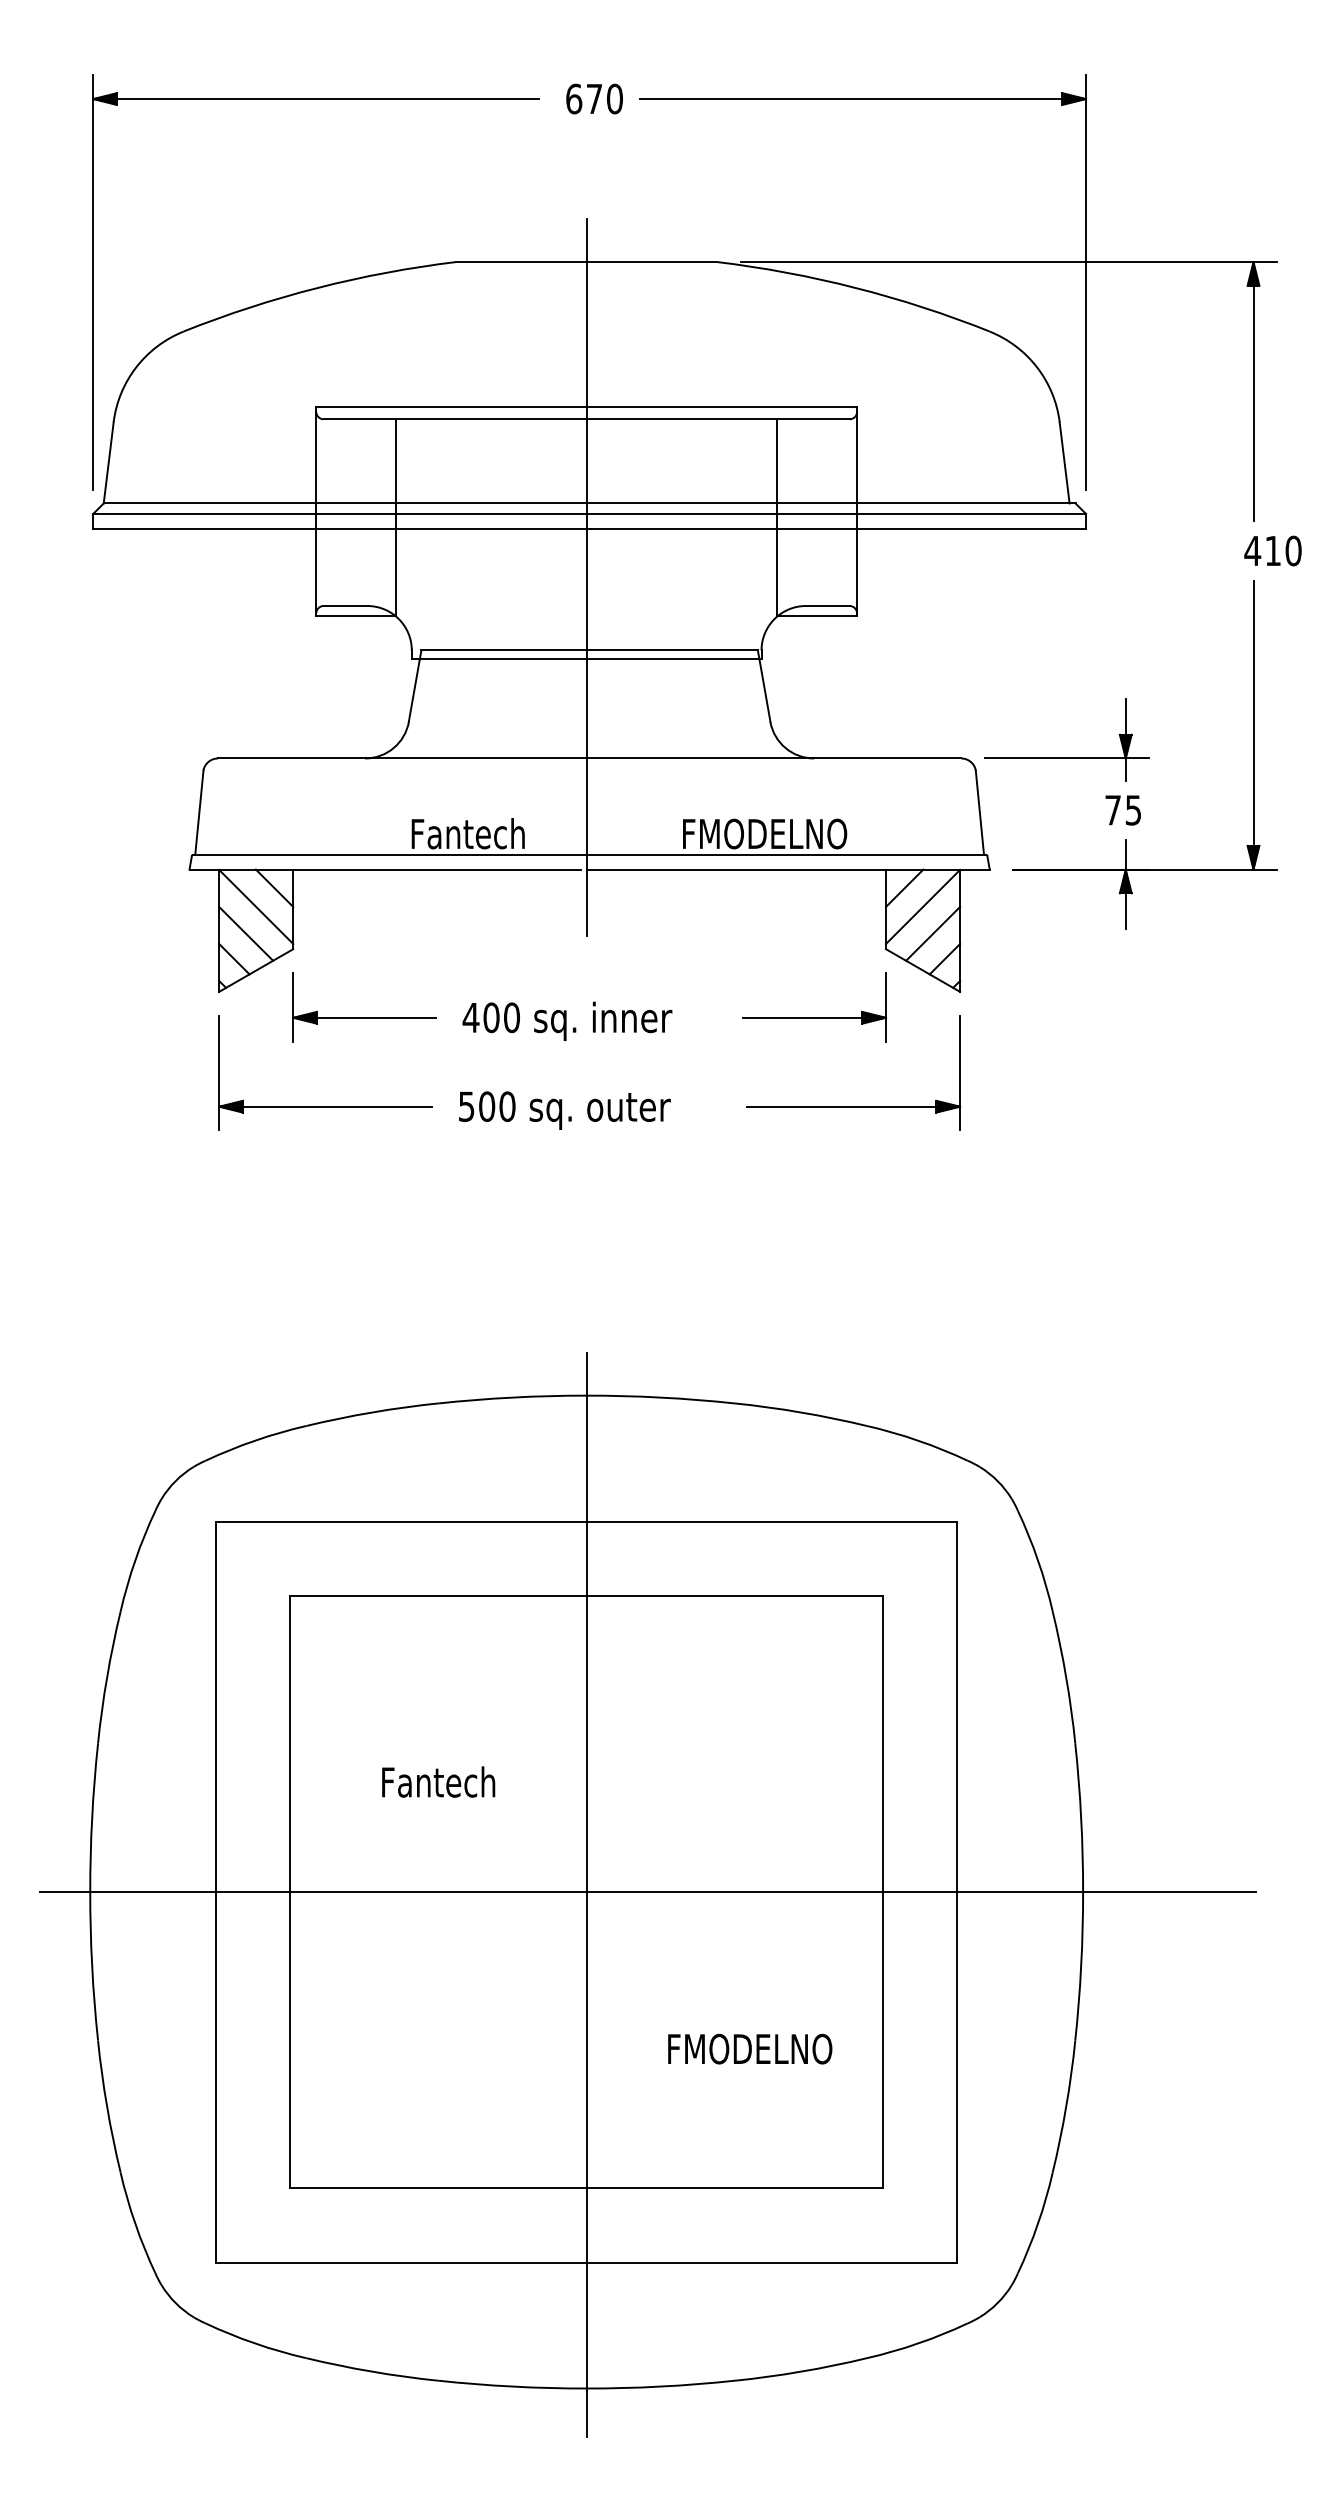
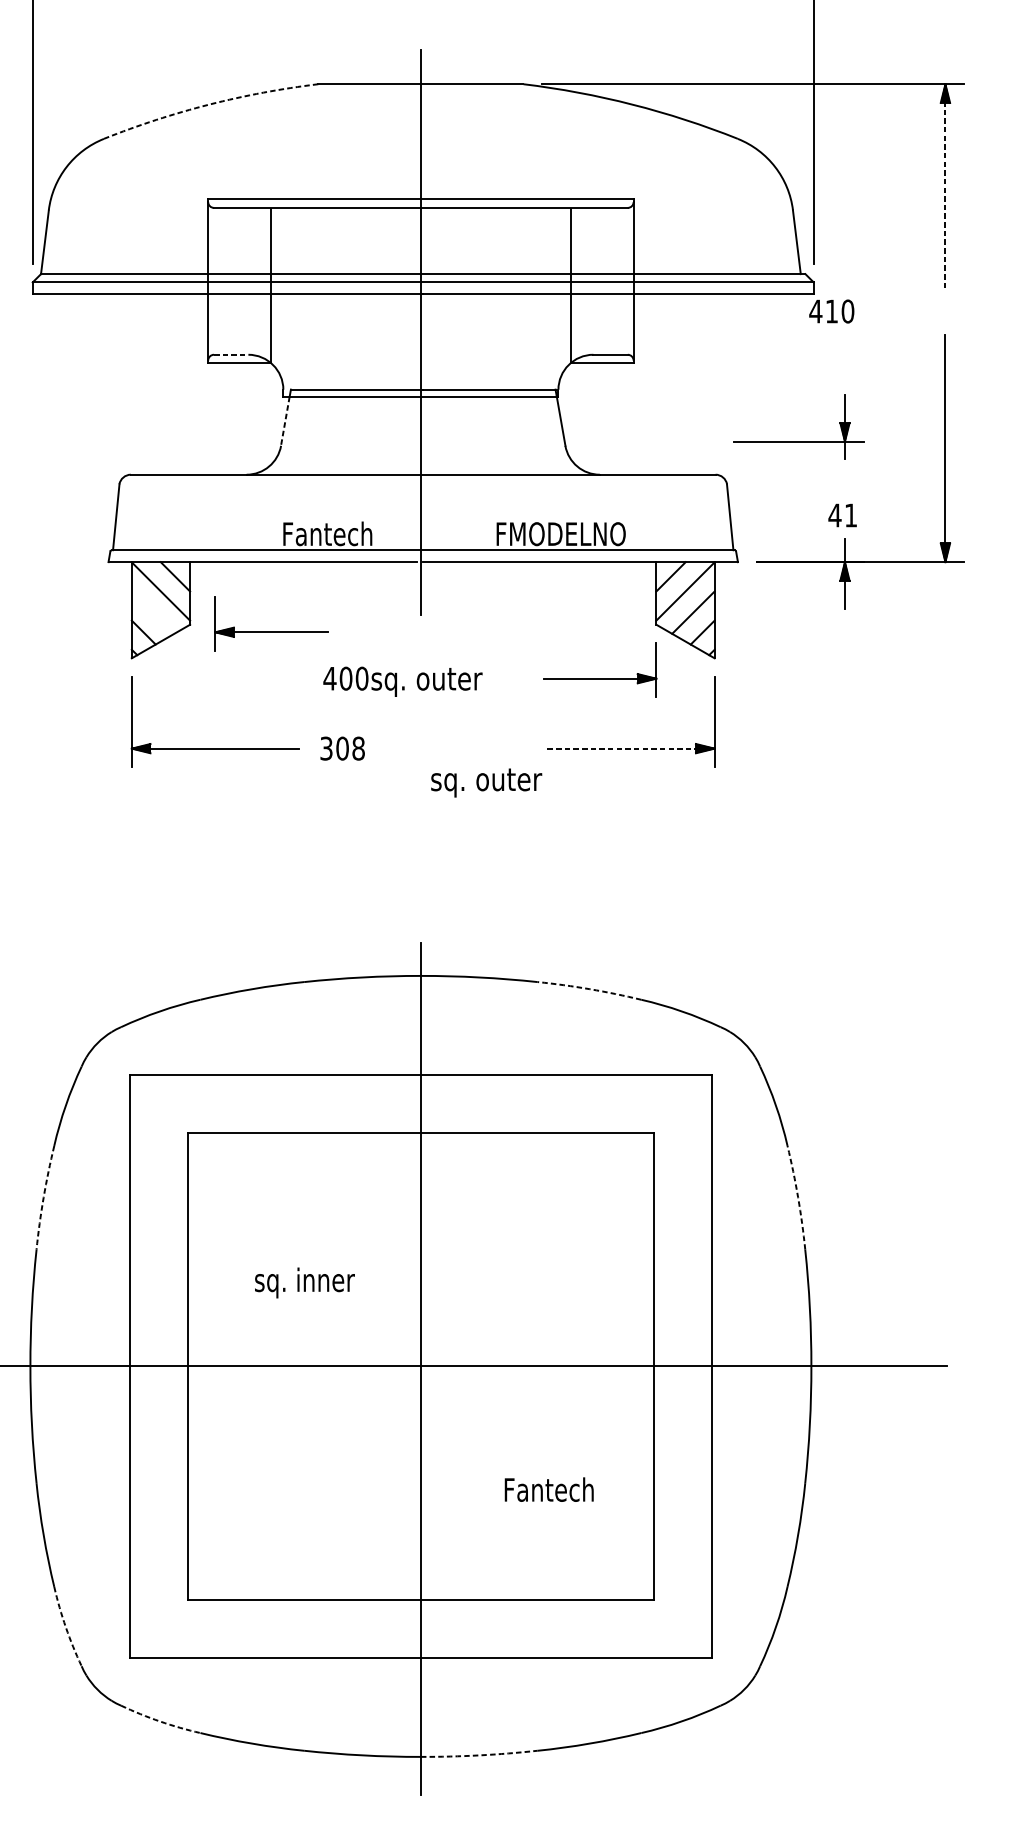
arc: (317, 287) -> (209, 104), solid -> dashed
line: (1253, 391) -> (945, 186), solid -> dashed
text: (1272, 550) -> (831, 311), moved
line: (345, 606) -> (231, 355), solid -> dashed
line: (414, 690) -> (285, 421), solid -> dashed
part: (1066, 757) -> (798, 440), moved
text: (1122, 810) -> (842, 515), 75 -> 41
line: (246, 933) -> (153, 612), removed
part: (364, 1017) -> (271, 632), moved
text: (598, 1020) -> (430, 680), sq. inner -> sq. outer
text: (487, 1106) -> (342, 748), 500 -> 308
line: (854, 1106) -> (631, 748), solid -> dashed
text: (599, 1111) -> (486, 783), moved
arc: (801, 1412) -> (589, 989), solid -> dashed
arc: (107, 1677) -> (43, 1197), solid -> dashed
arc: (1066, 1677) -> (798, 1197), solid -> dashed
text: (438, 1785) -> (304, 1282), Fantech -> sq. inner
text: (750, 2048) -> (549, 1489), FMODELNO -> Fantech
arc: (135, 2223) -> (66, 1627), solid -> dashed
arc: (255, 2343) -> (160, 1721), solid -> dashed
arc: (660, 2386) -> (478, 1755), solid -> dashed

